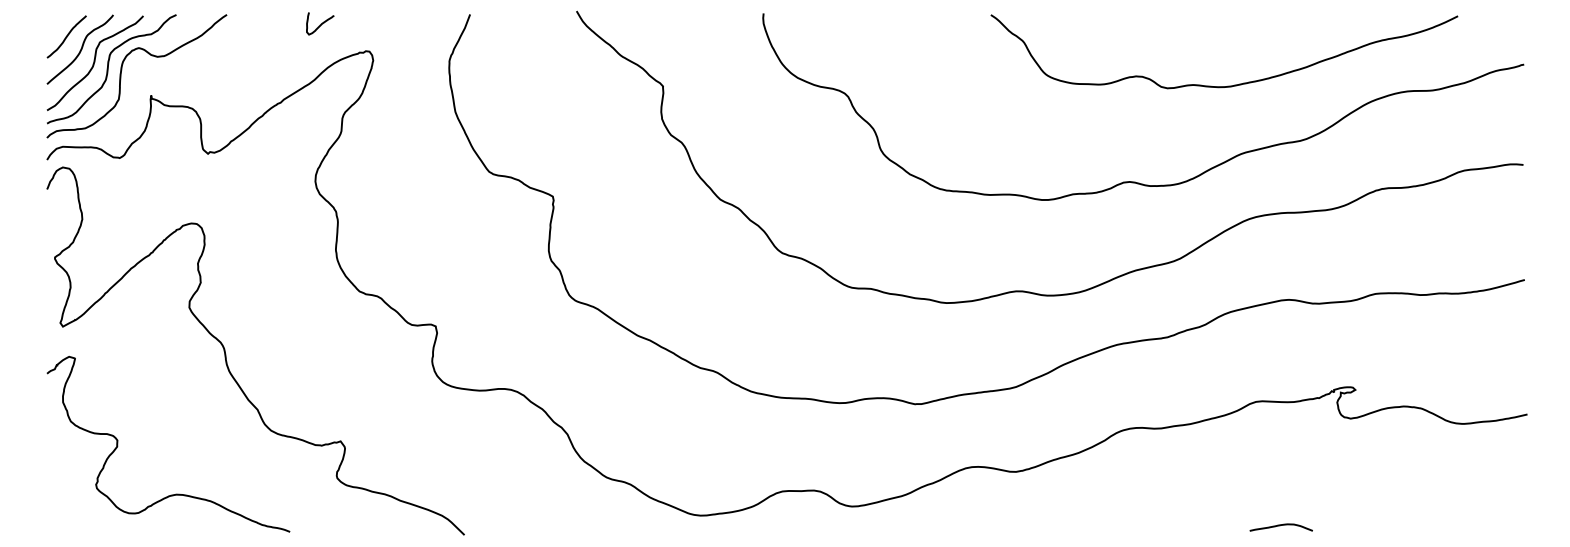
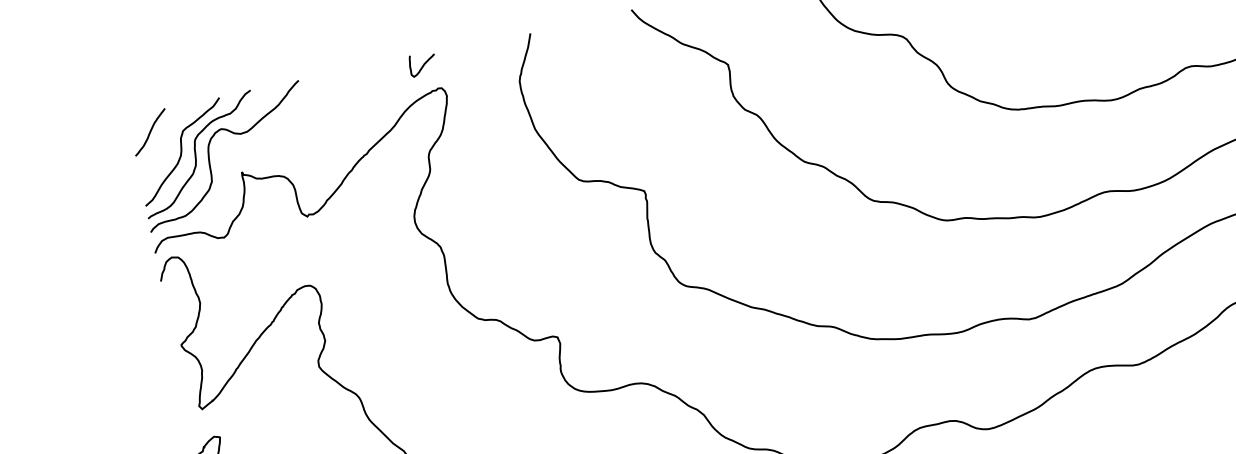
curve: (321, 23) -> (423, 63), moved
curve: (80, 49) -> (165, 141), removed

